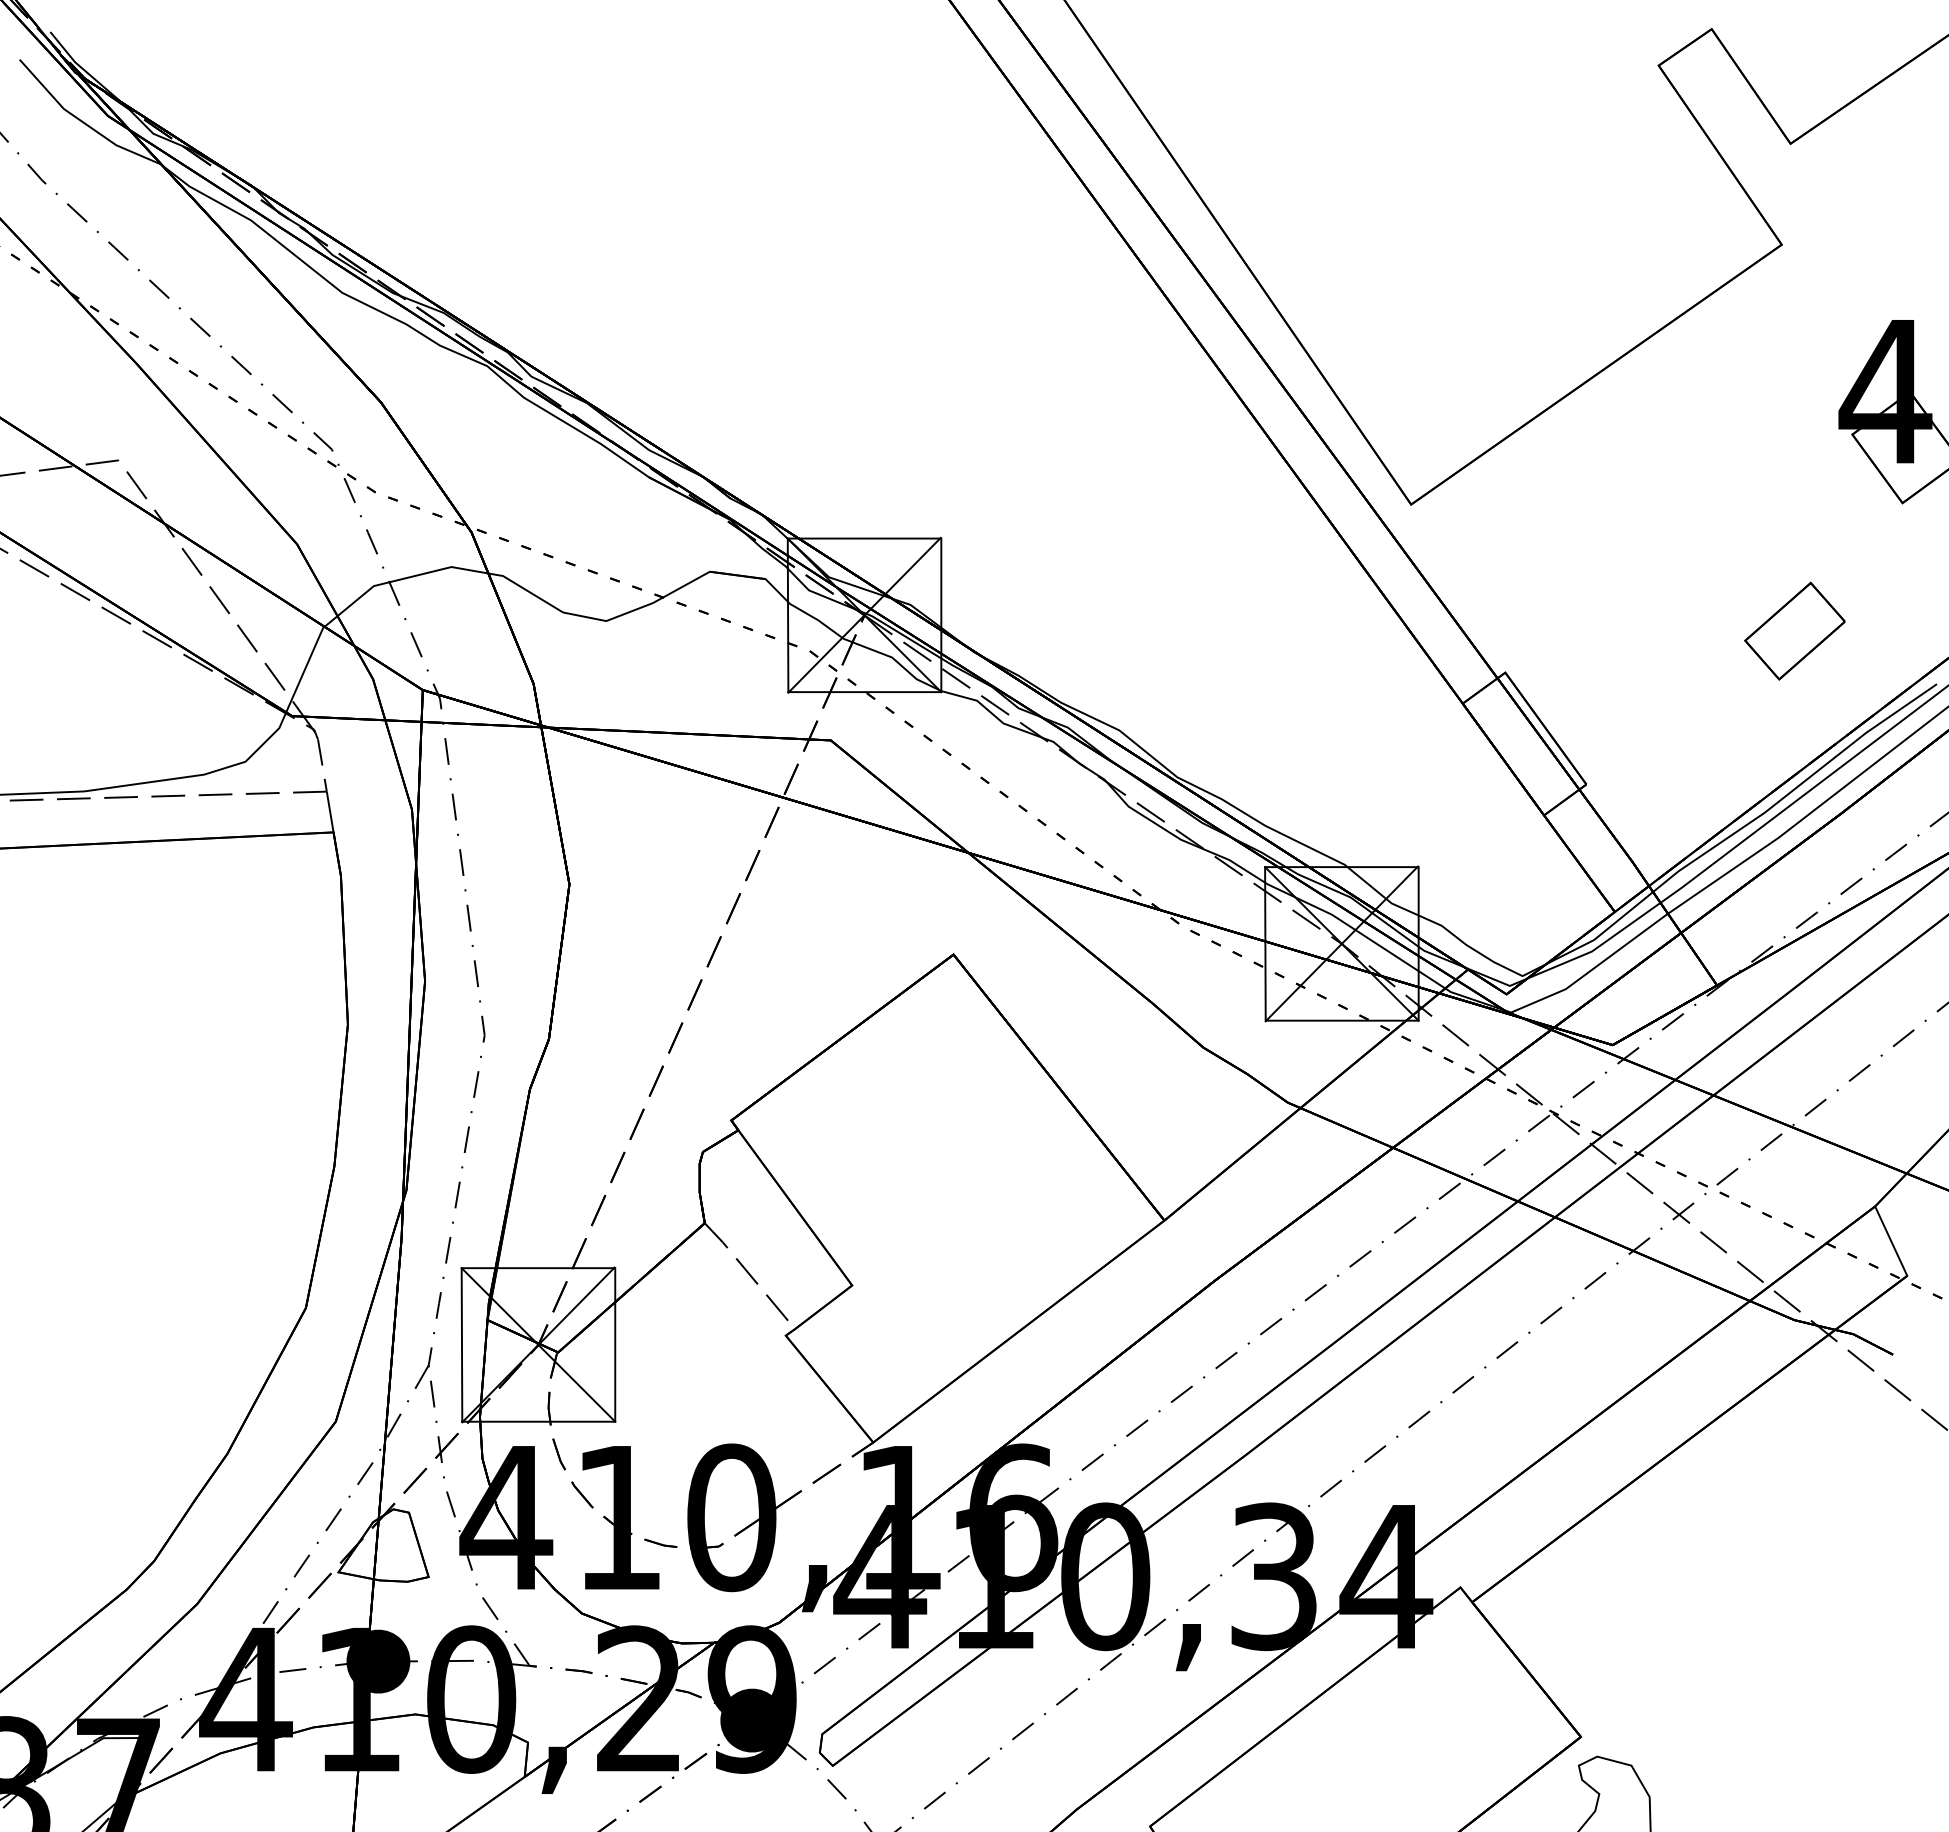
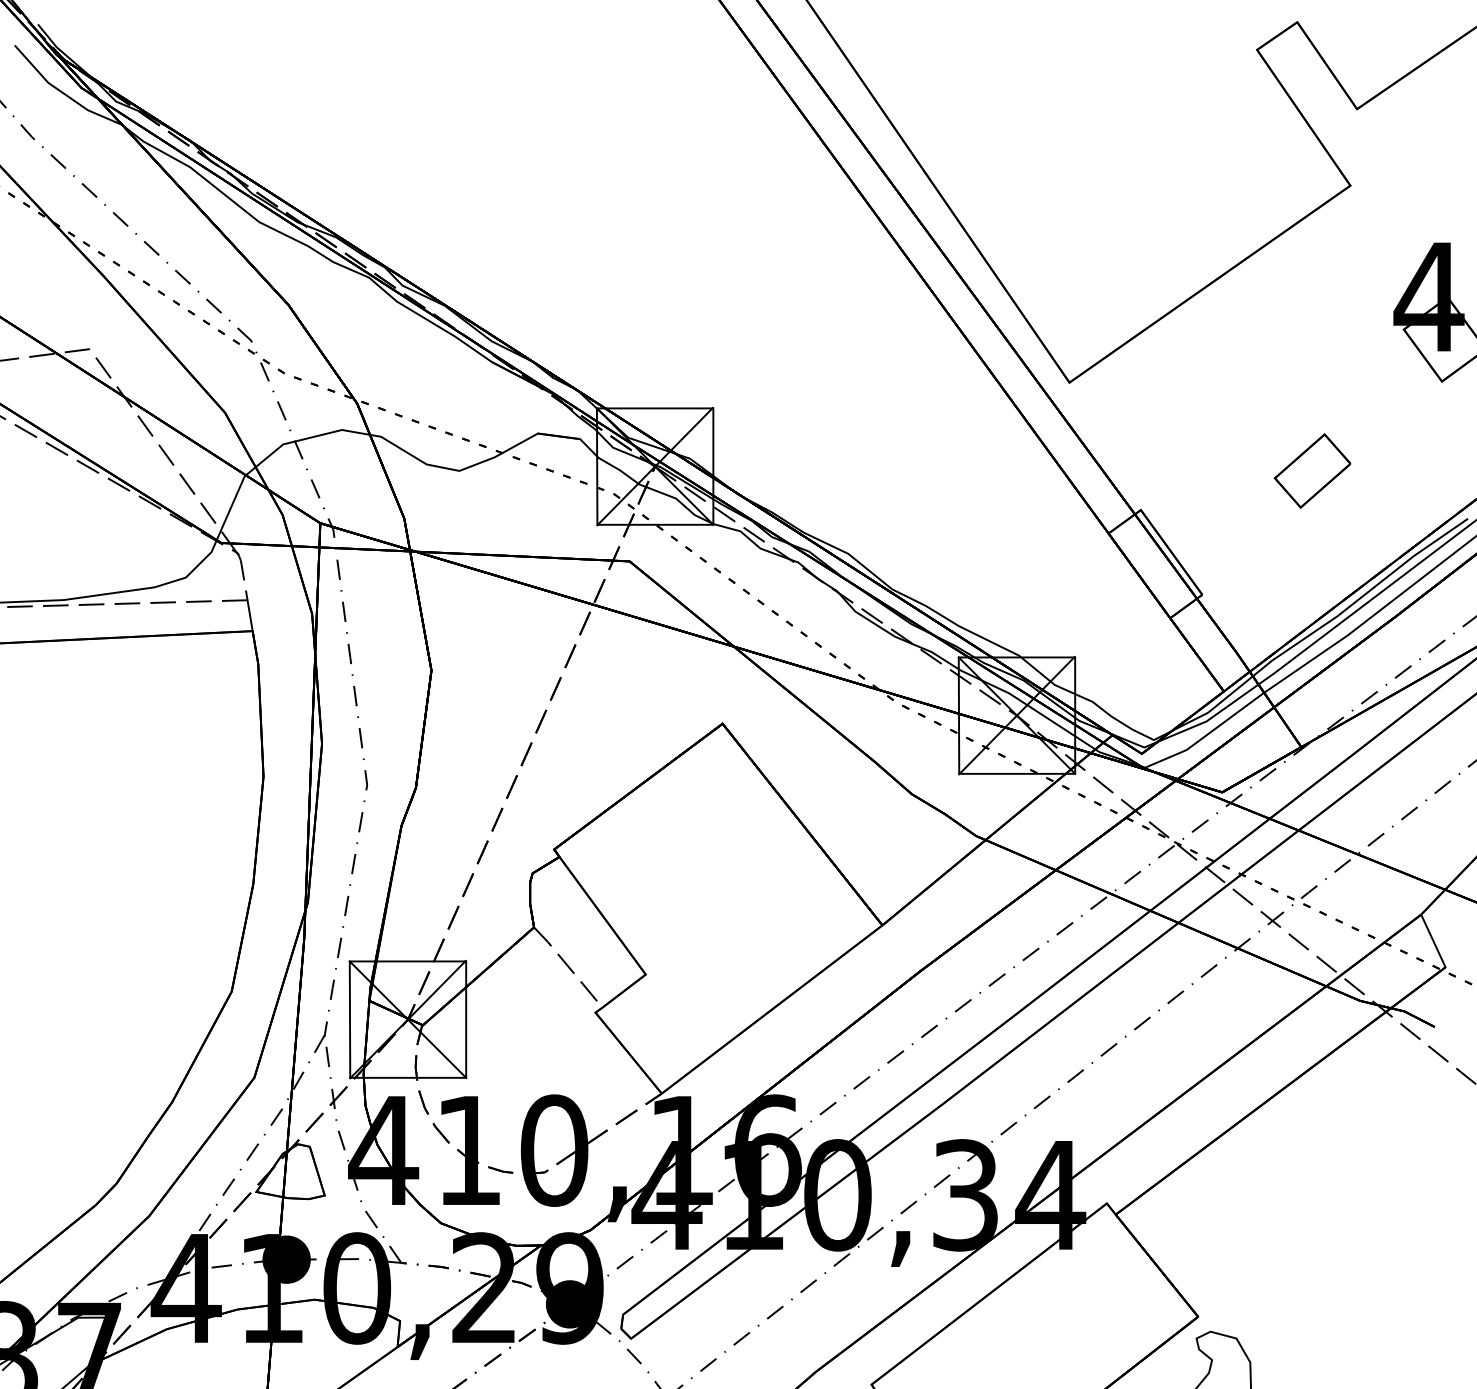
part: (1794, 630) -> (1312, 470), moved

